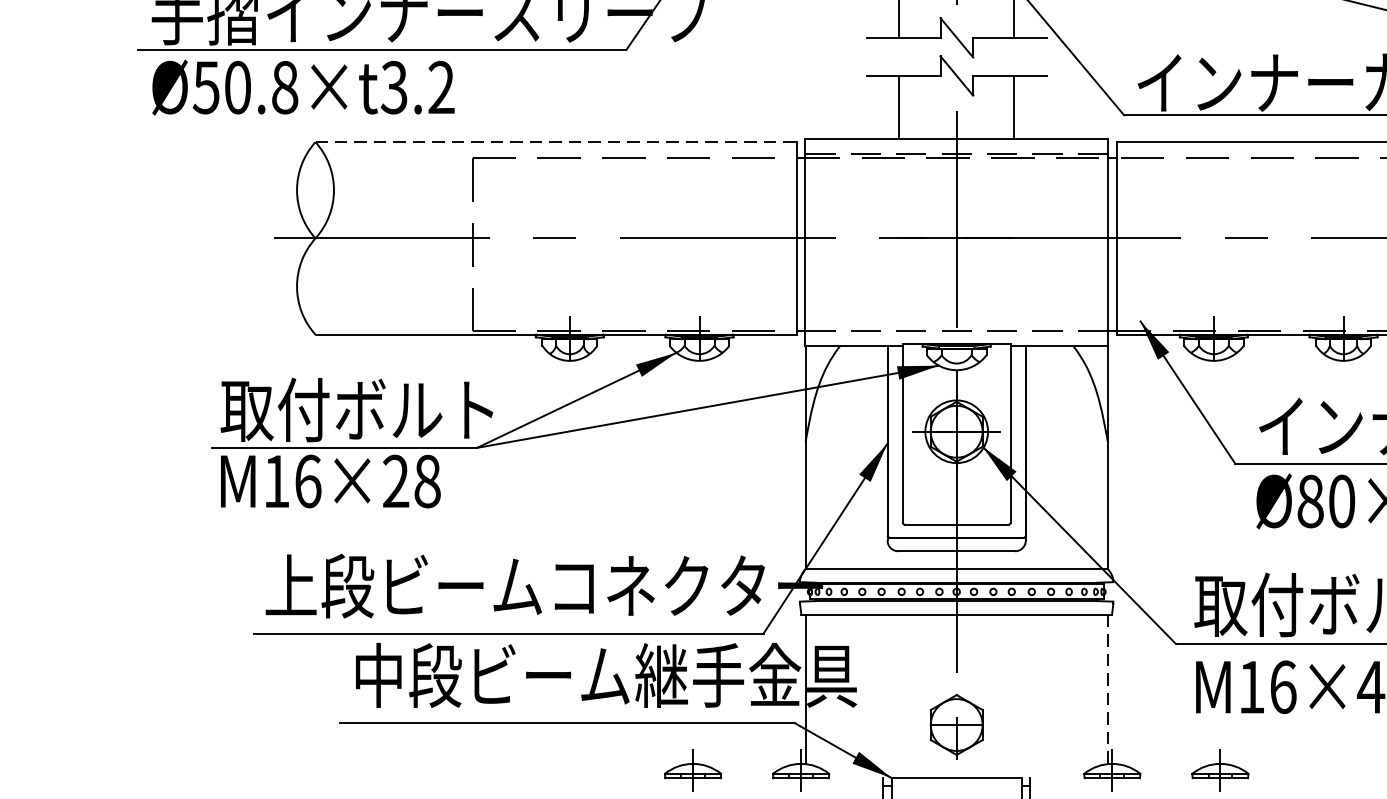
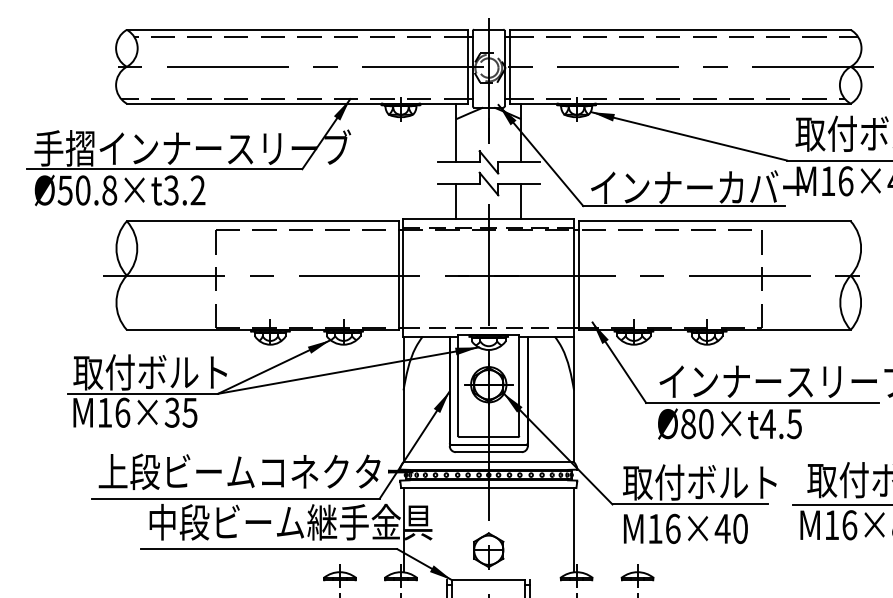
line: (555, 142) -> (262, 221), dashed -> solid
text: (410, 480) -> (180, 412), M16×28 -> M16×35
line: (1108, 690) -> (574, 530), dashed -> solid

